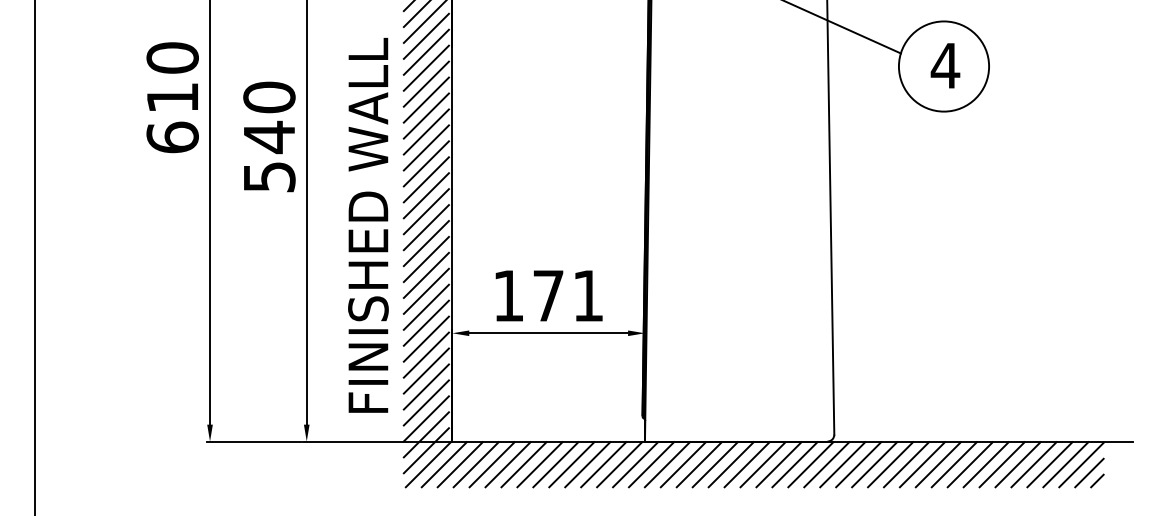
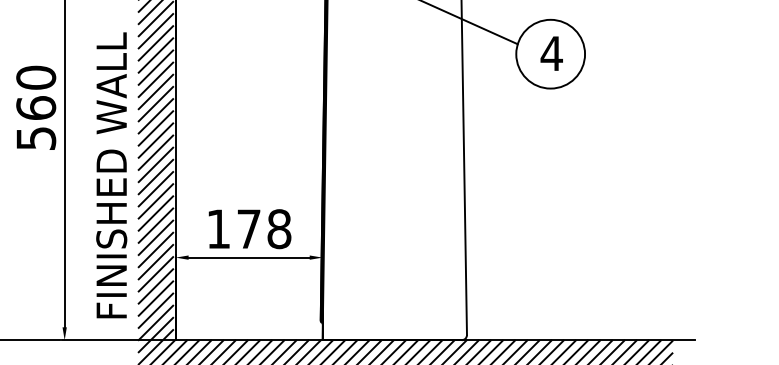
text: (269, 137) -> (36, 108), 540 -> 560
text: (588, 295) -> (279, 228), 171 -> 178

